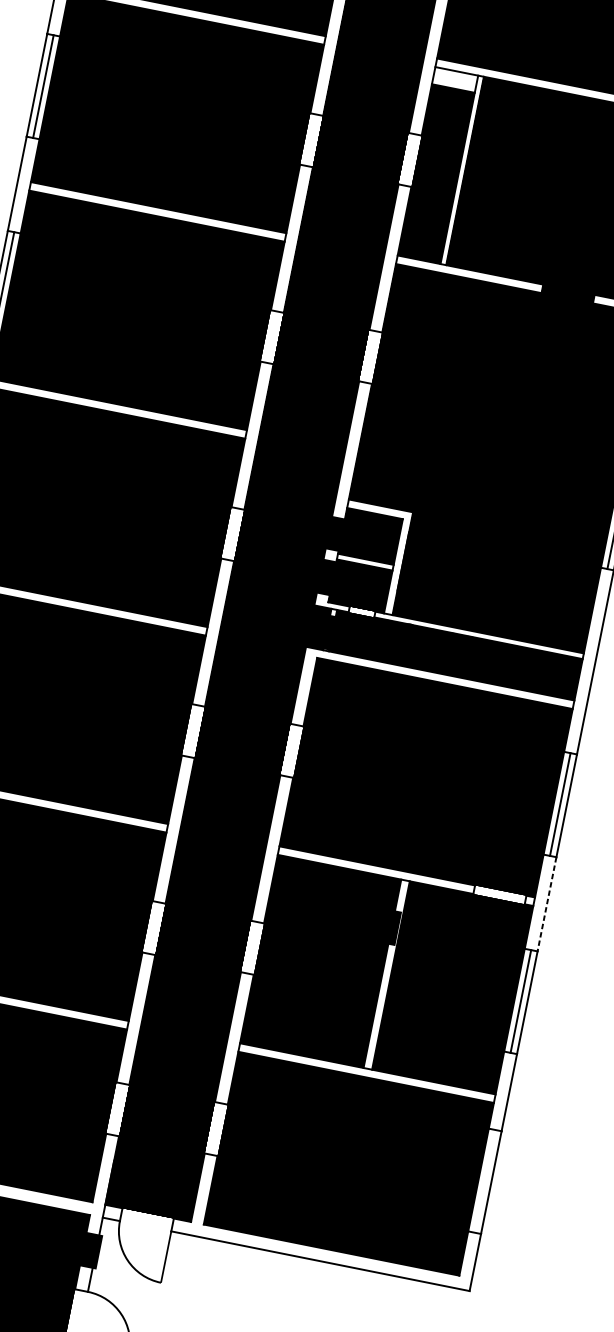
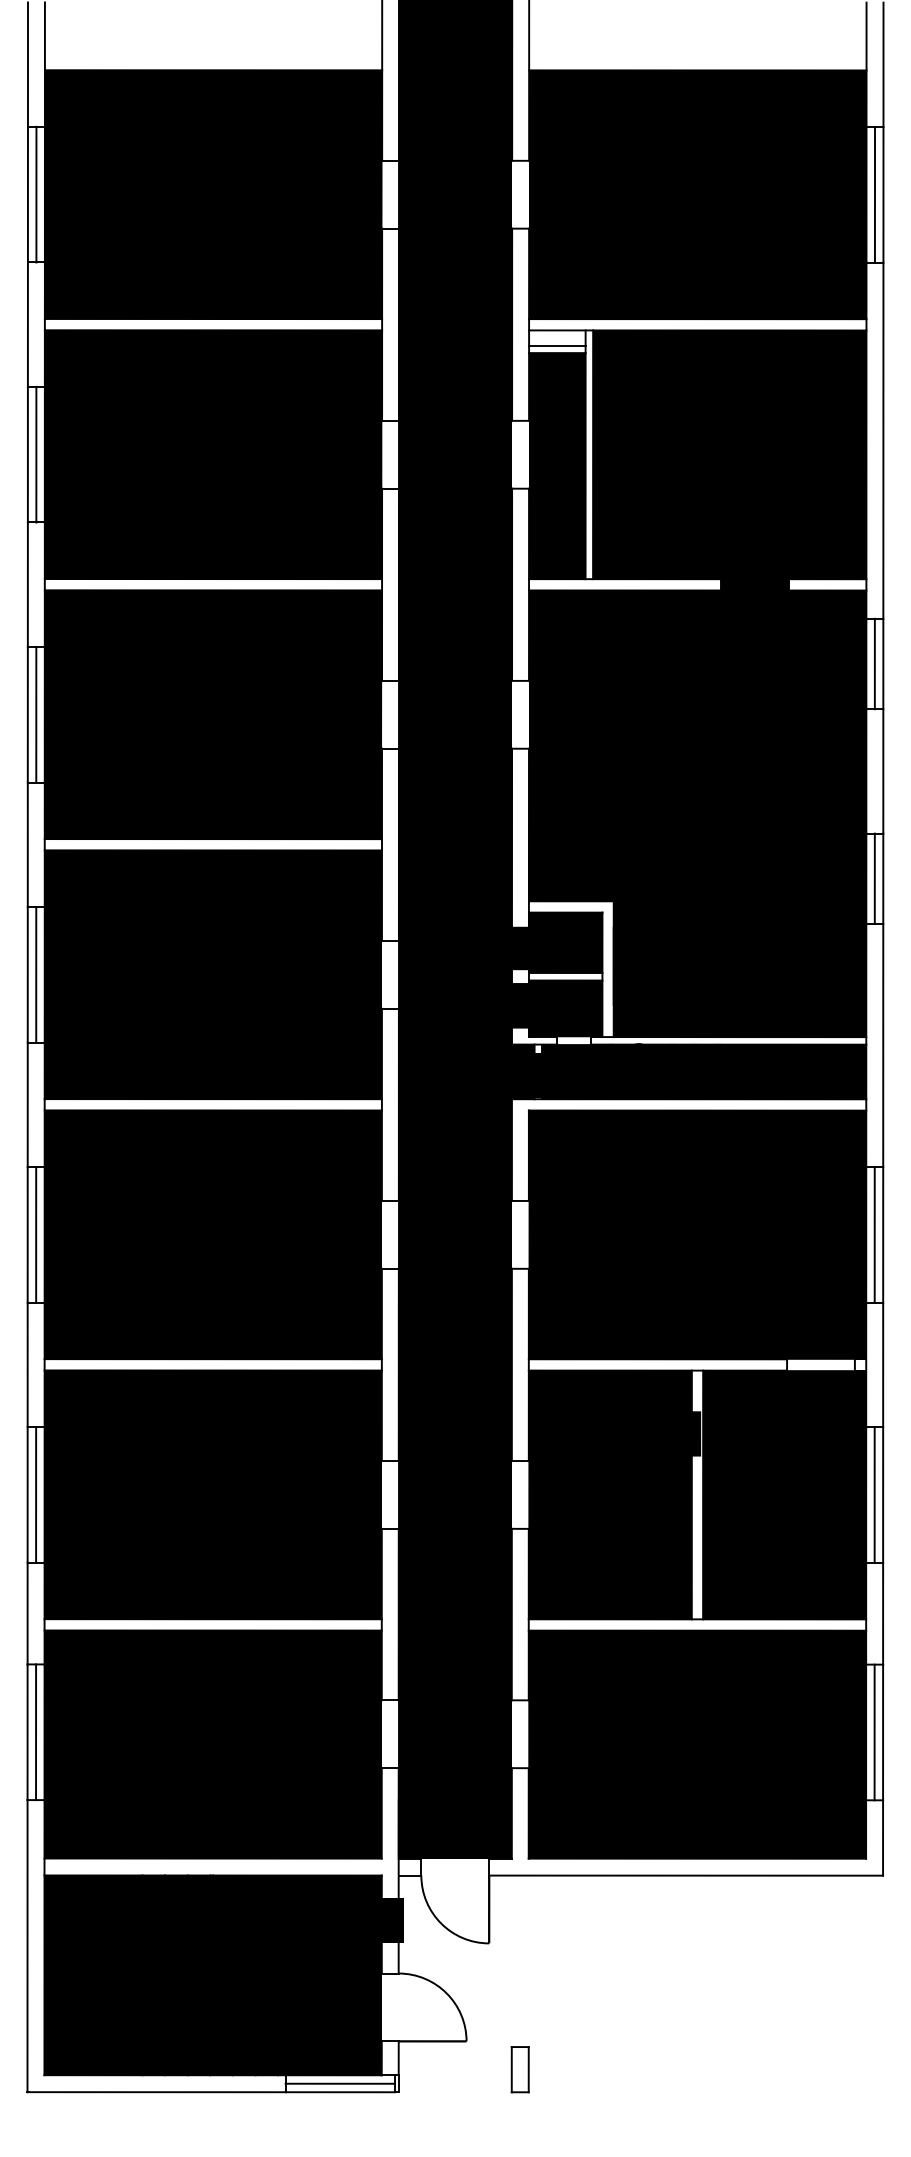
line: (454, 82) -> (557, 345), added
line: (547, 904) -> (883, 1365), dashed -> solid
line: (484, 1181) -> (874, 1732), added

